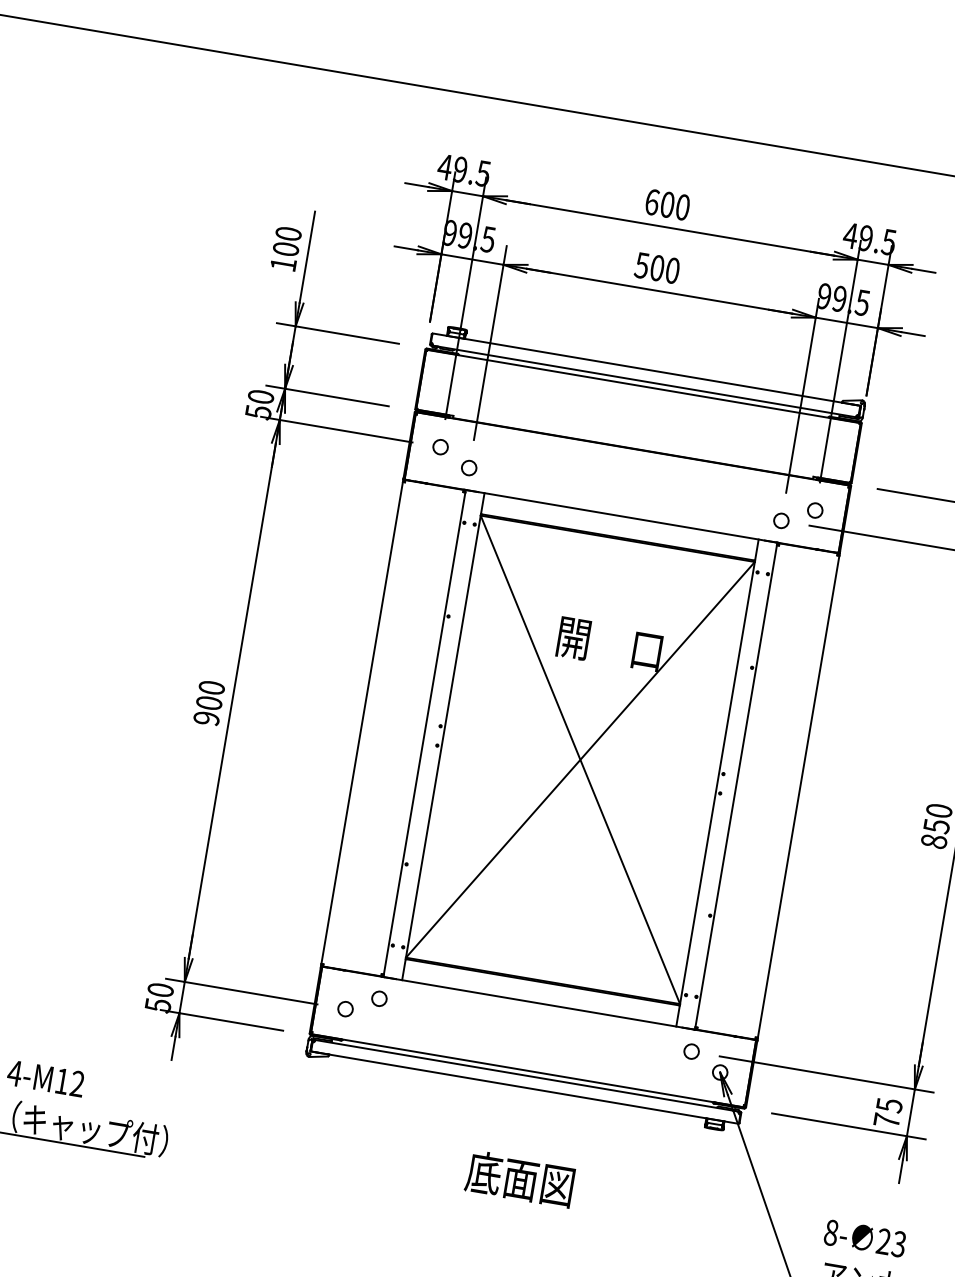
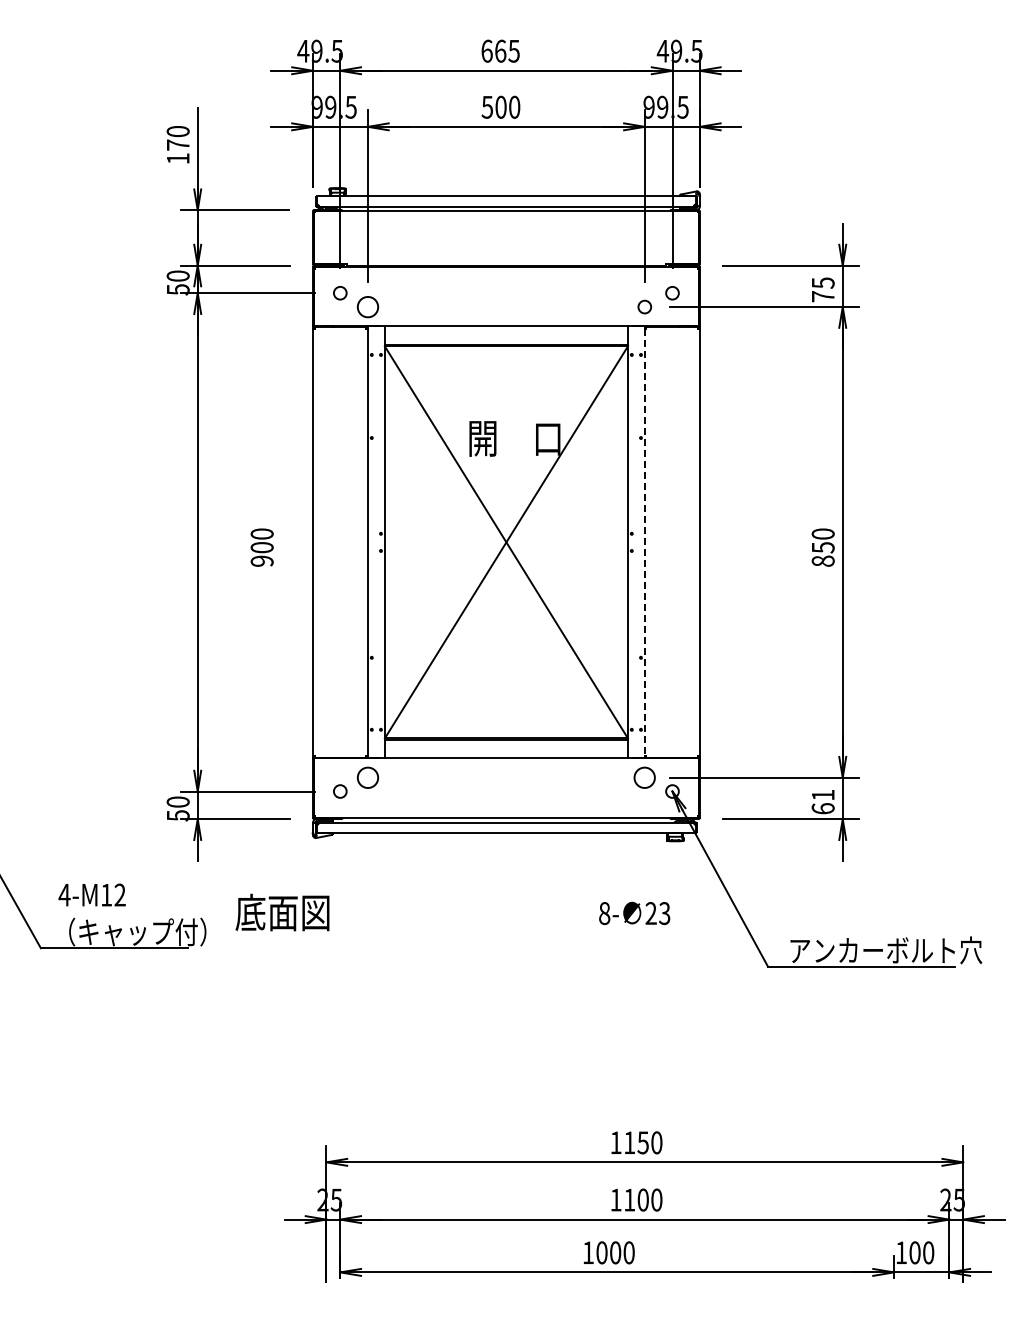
text: (675, 205) -> (507, 50), 600 -> 665
text: (285, 248) -> (177, 144), 100 -> 170
circle: (468, 467) -> (367, 306), size x1.6
text: (208, 702) -> (261, 547), moved
line: (736, 786) -> (644, 542), solid -> dashed
circle: (378, 998) -> (367, 777), size x1.6
circle: (691, 1051) -> (644, 777), size x1.6
text: (887, 1112) -> (822, 801), 75 -> 61
text: (520, 1178) -> (282, 912), moved
text: (864, 1238) -> (634, 913), moved

